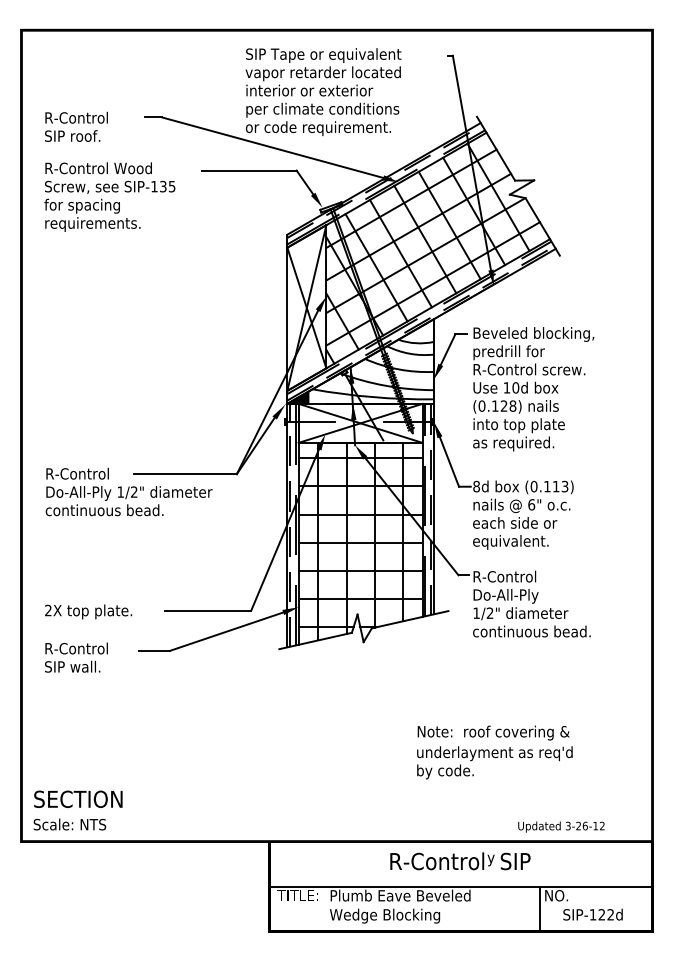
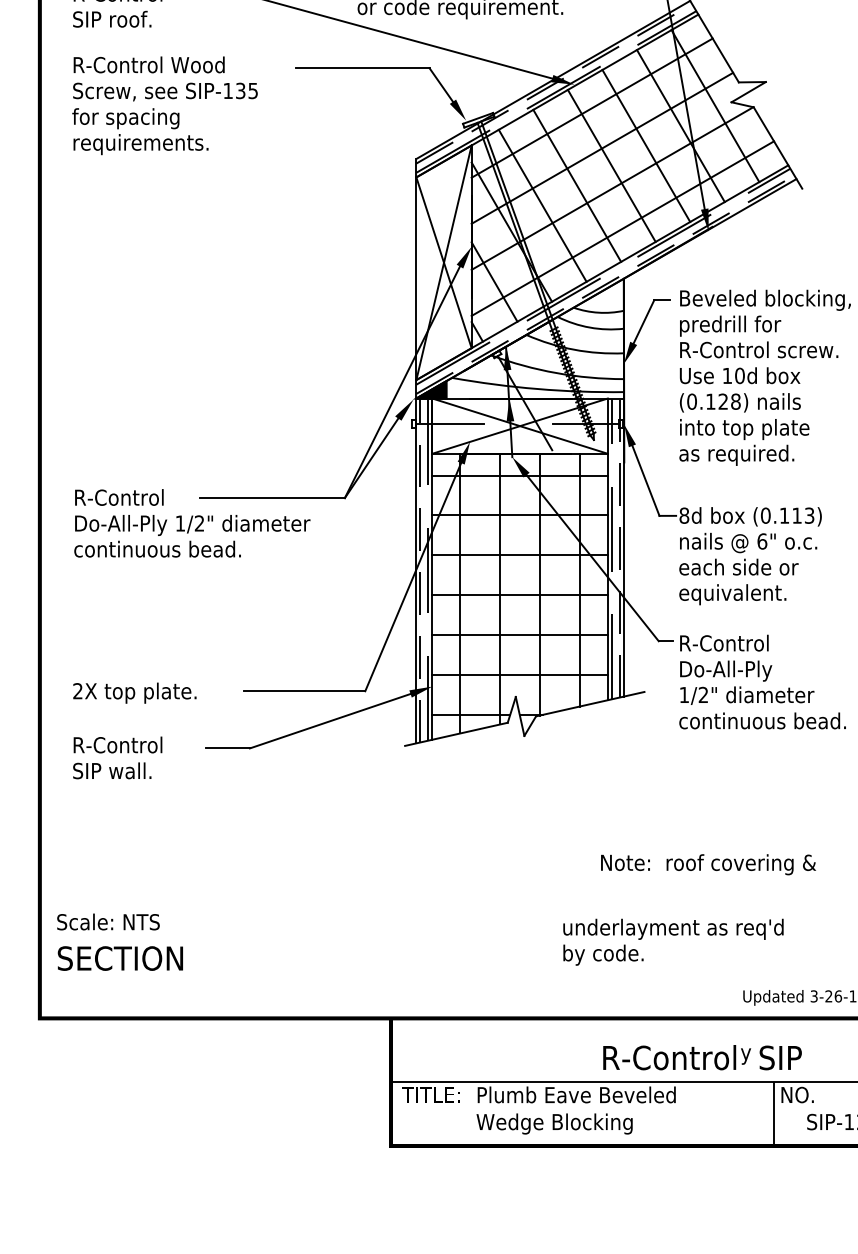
text: (494, 762) -> (672, 941), moved
text: (69, 824) -> (107, 921), moved
text: (460, 861) -> (702, 1057), moved

